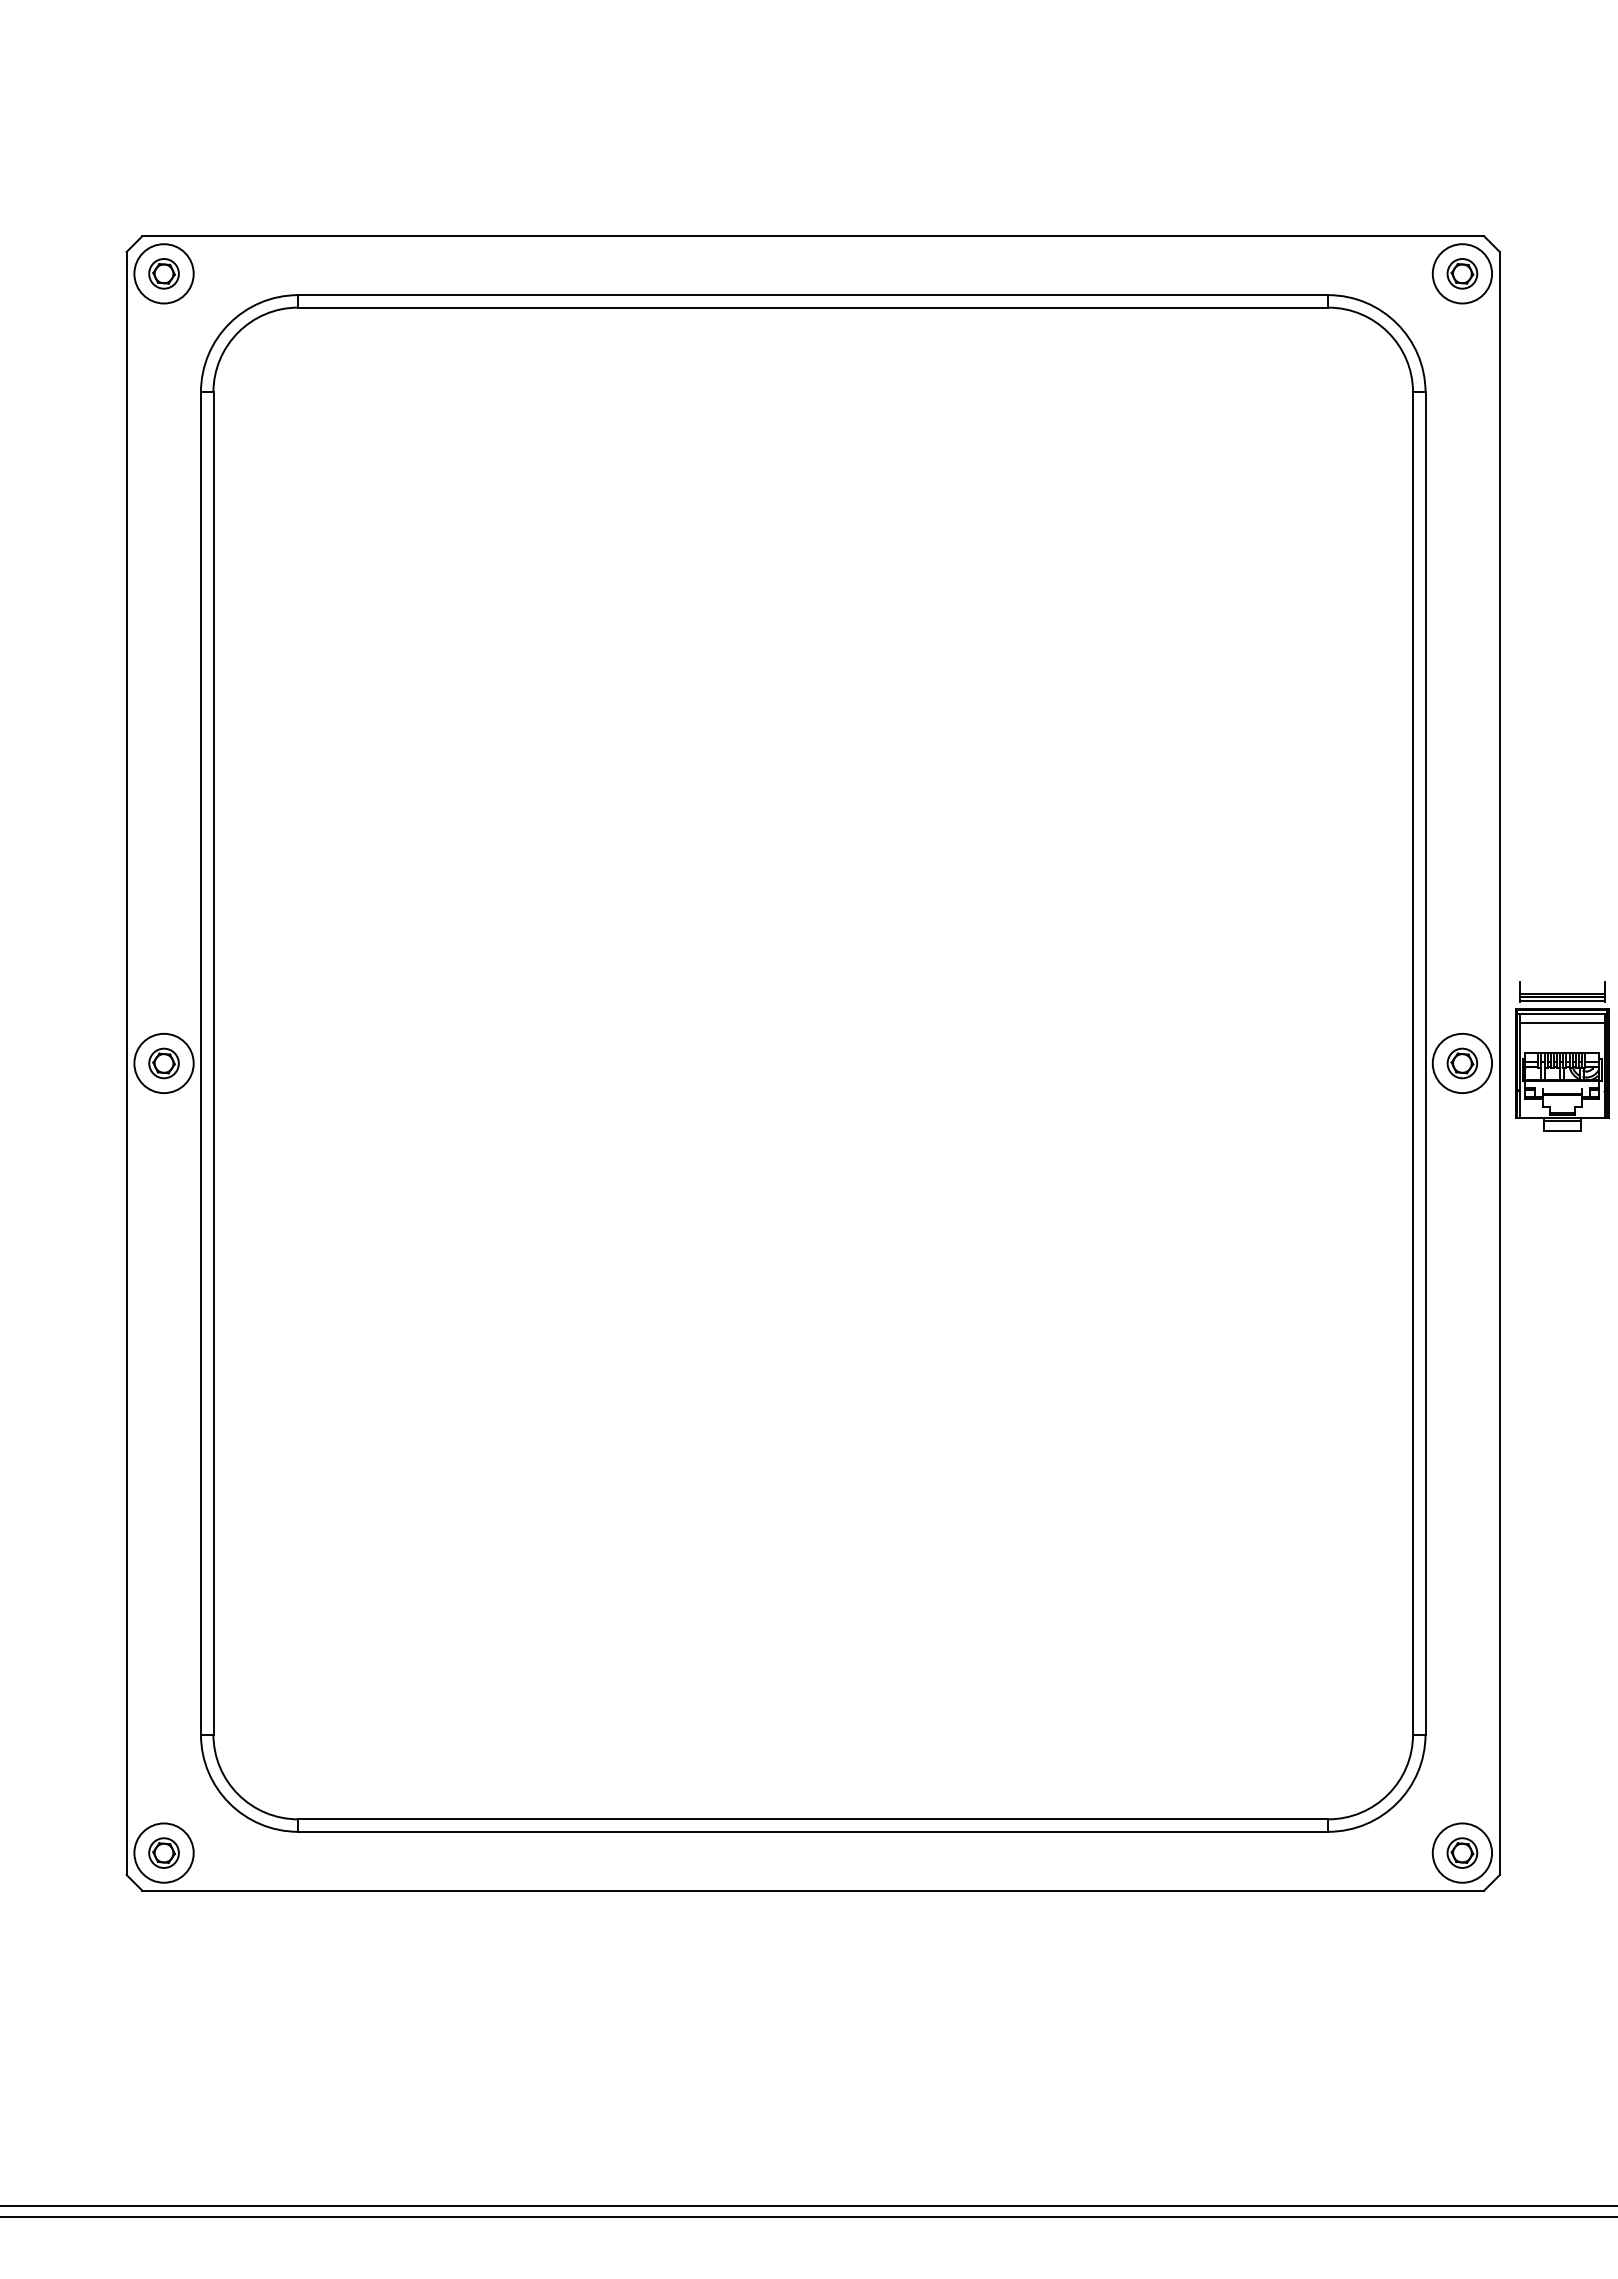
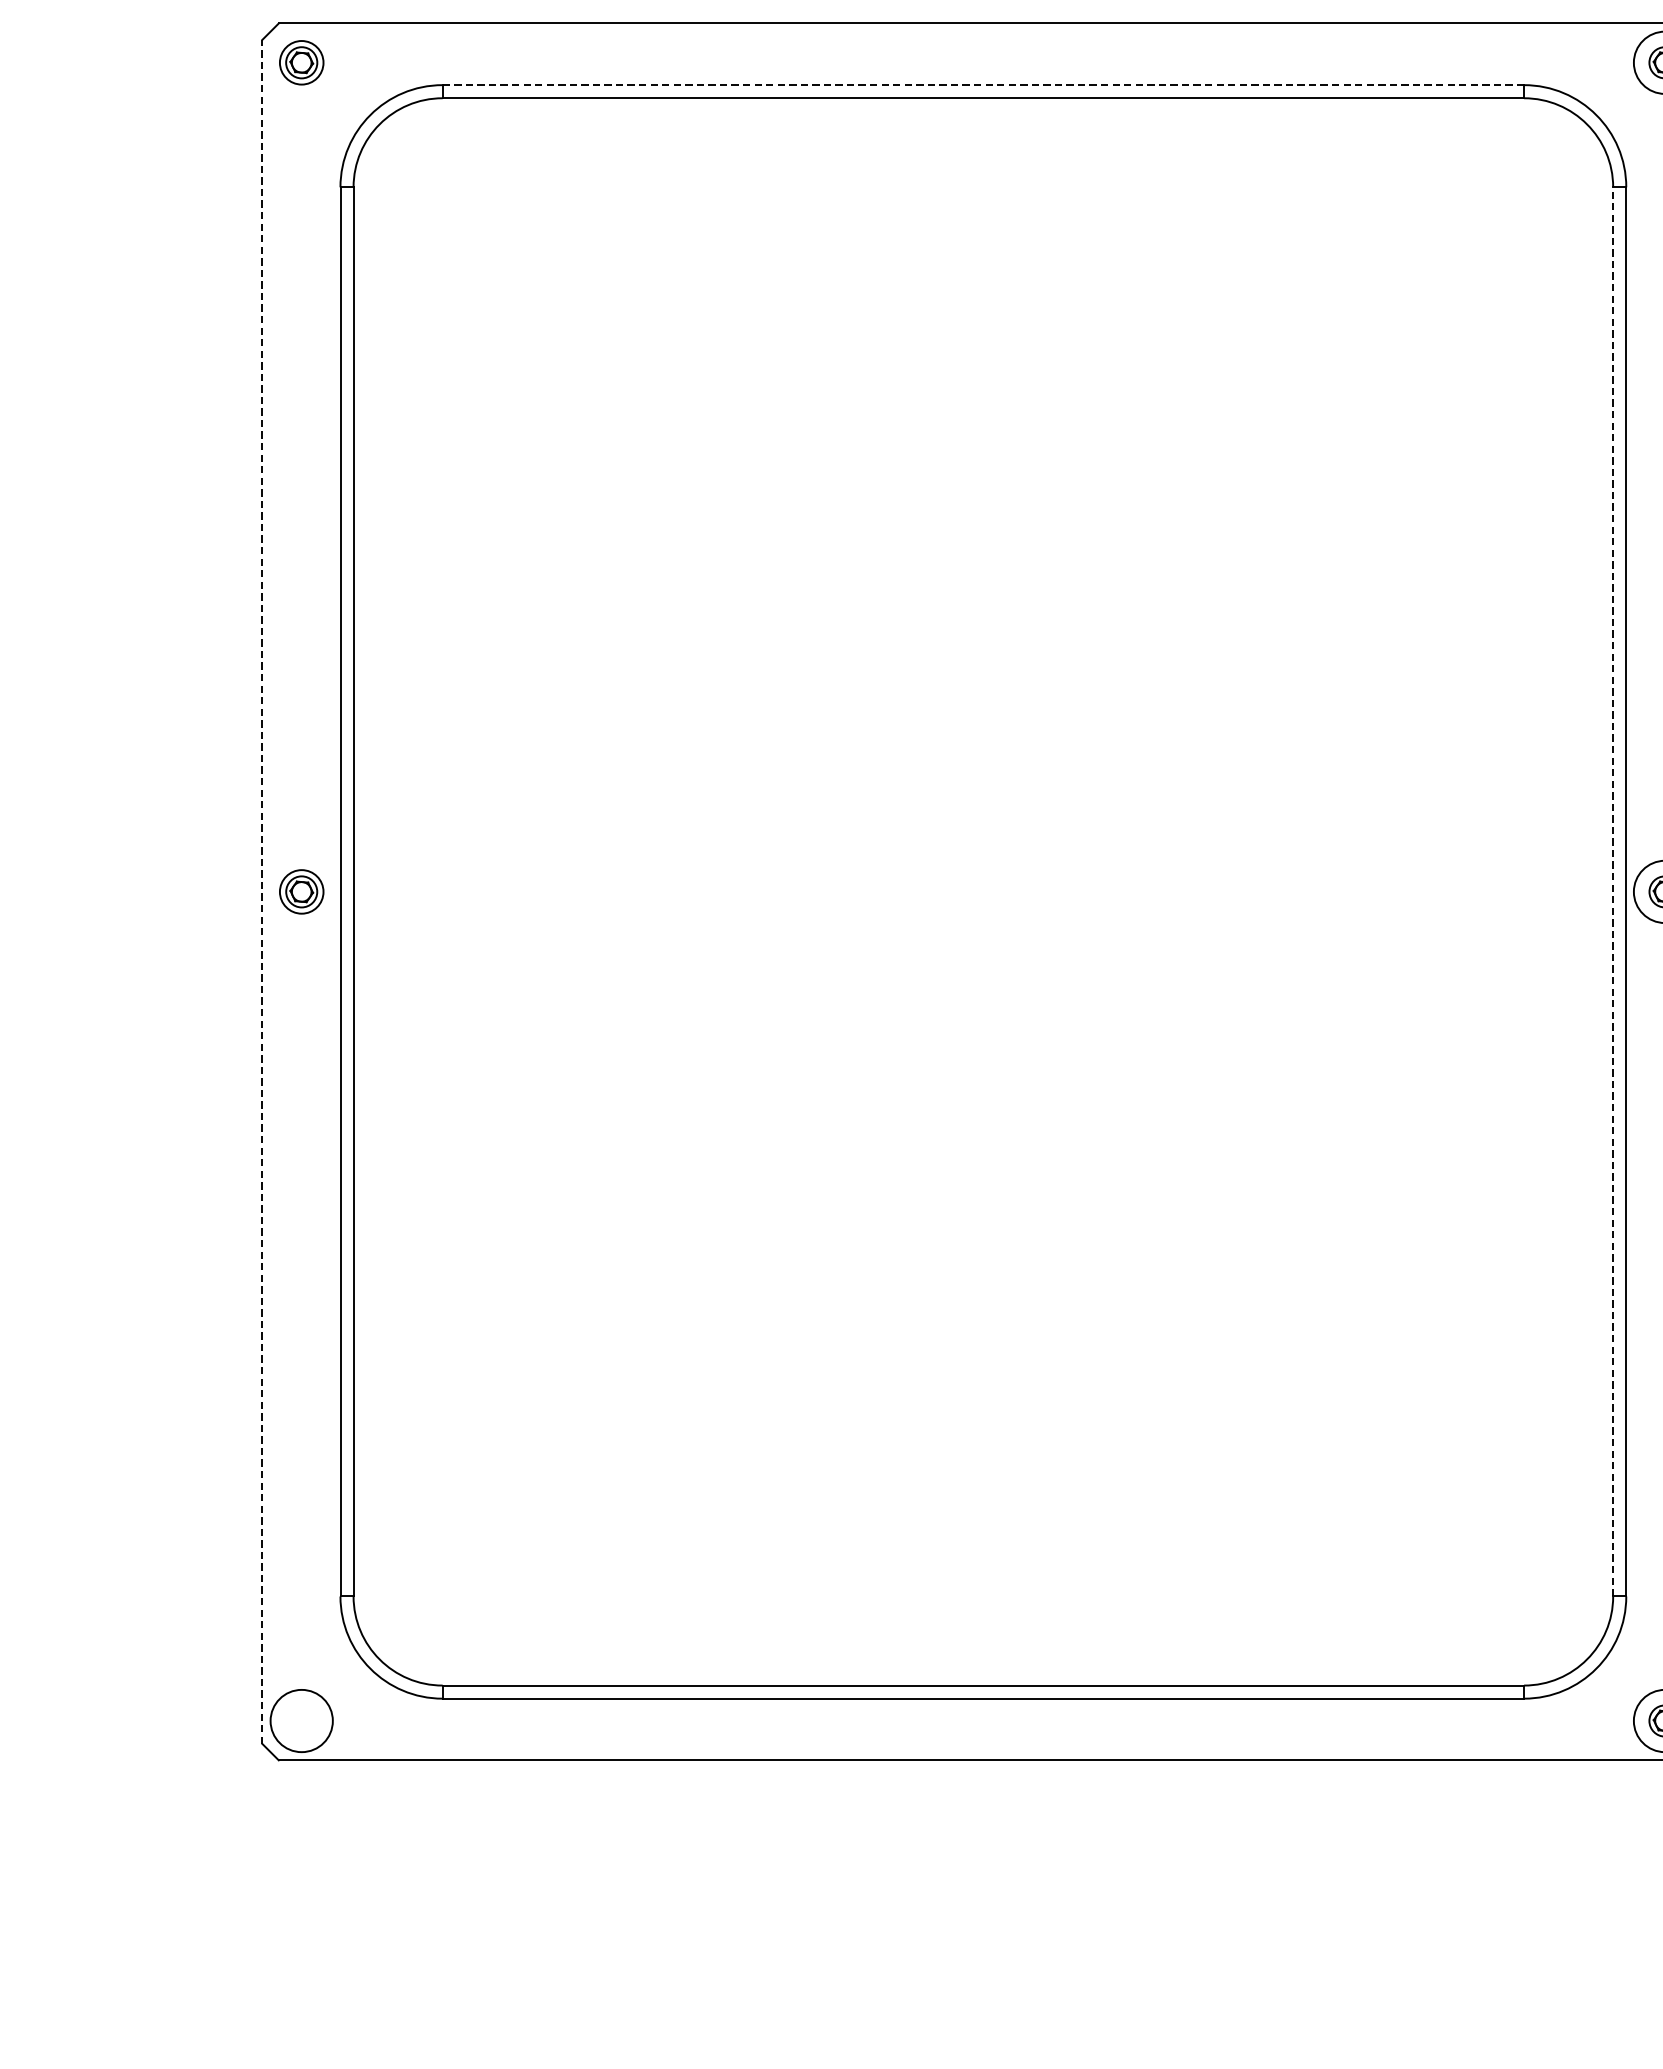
circle: (163, 273) -> (301, 62), size x0.7
line: (813, 295) -> (983, 85), solid -> dashed
line: (126, 1062) -> (262, 890), solid -> dashed
line: (1413, 1062) -> (1613, 890), solid -> dashed
circle: (163, 1063) -> (301, 891), size x0.7
part: (163, 1852) -> (301, 1720), removed

